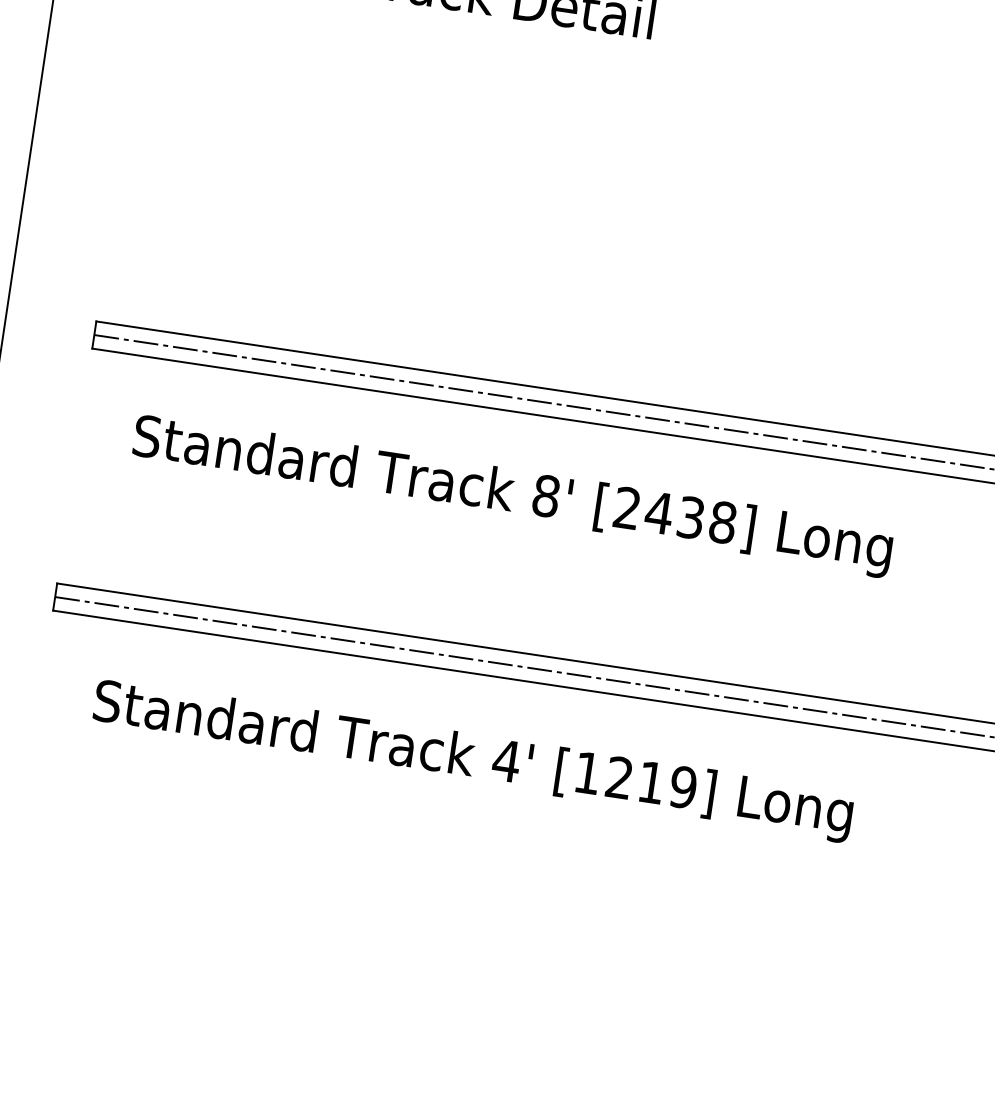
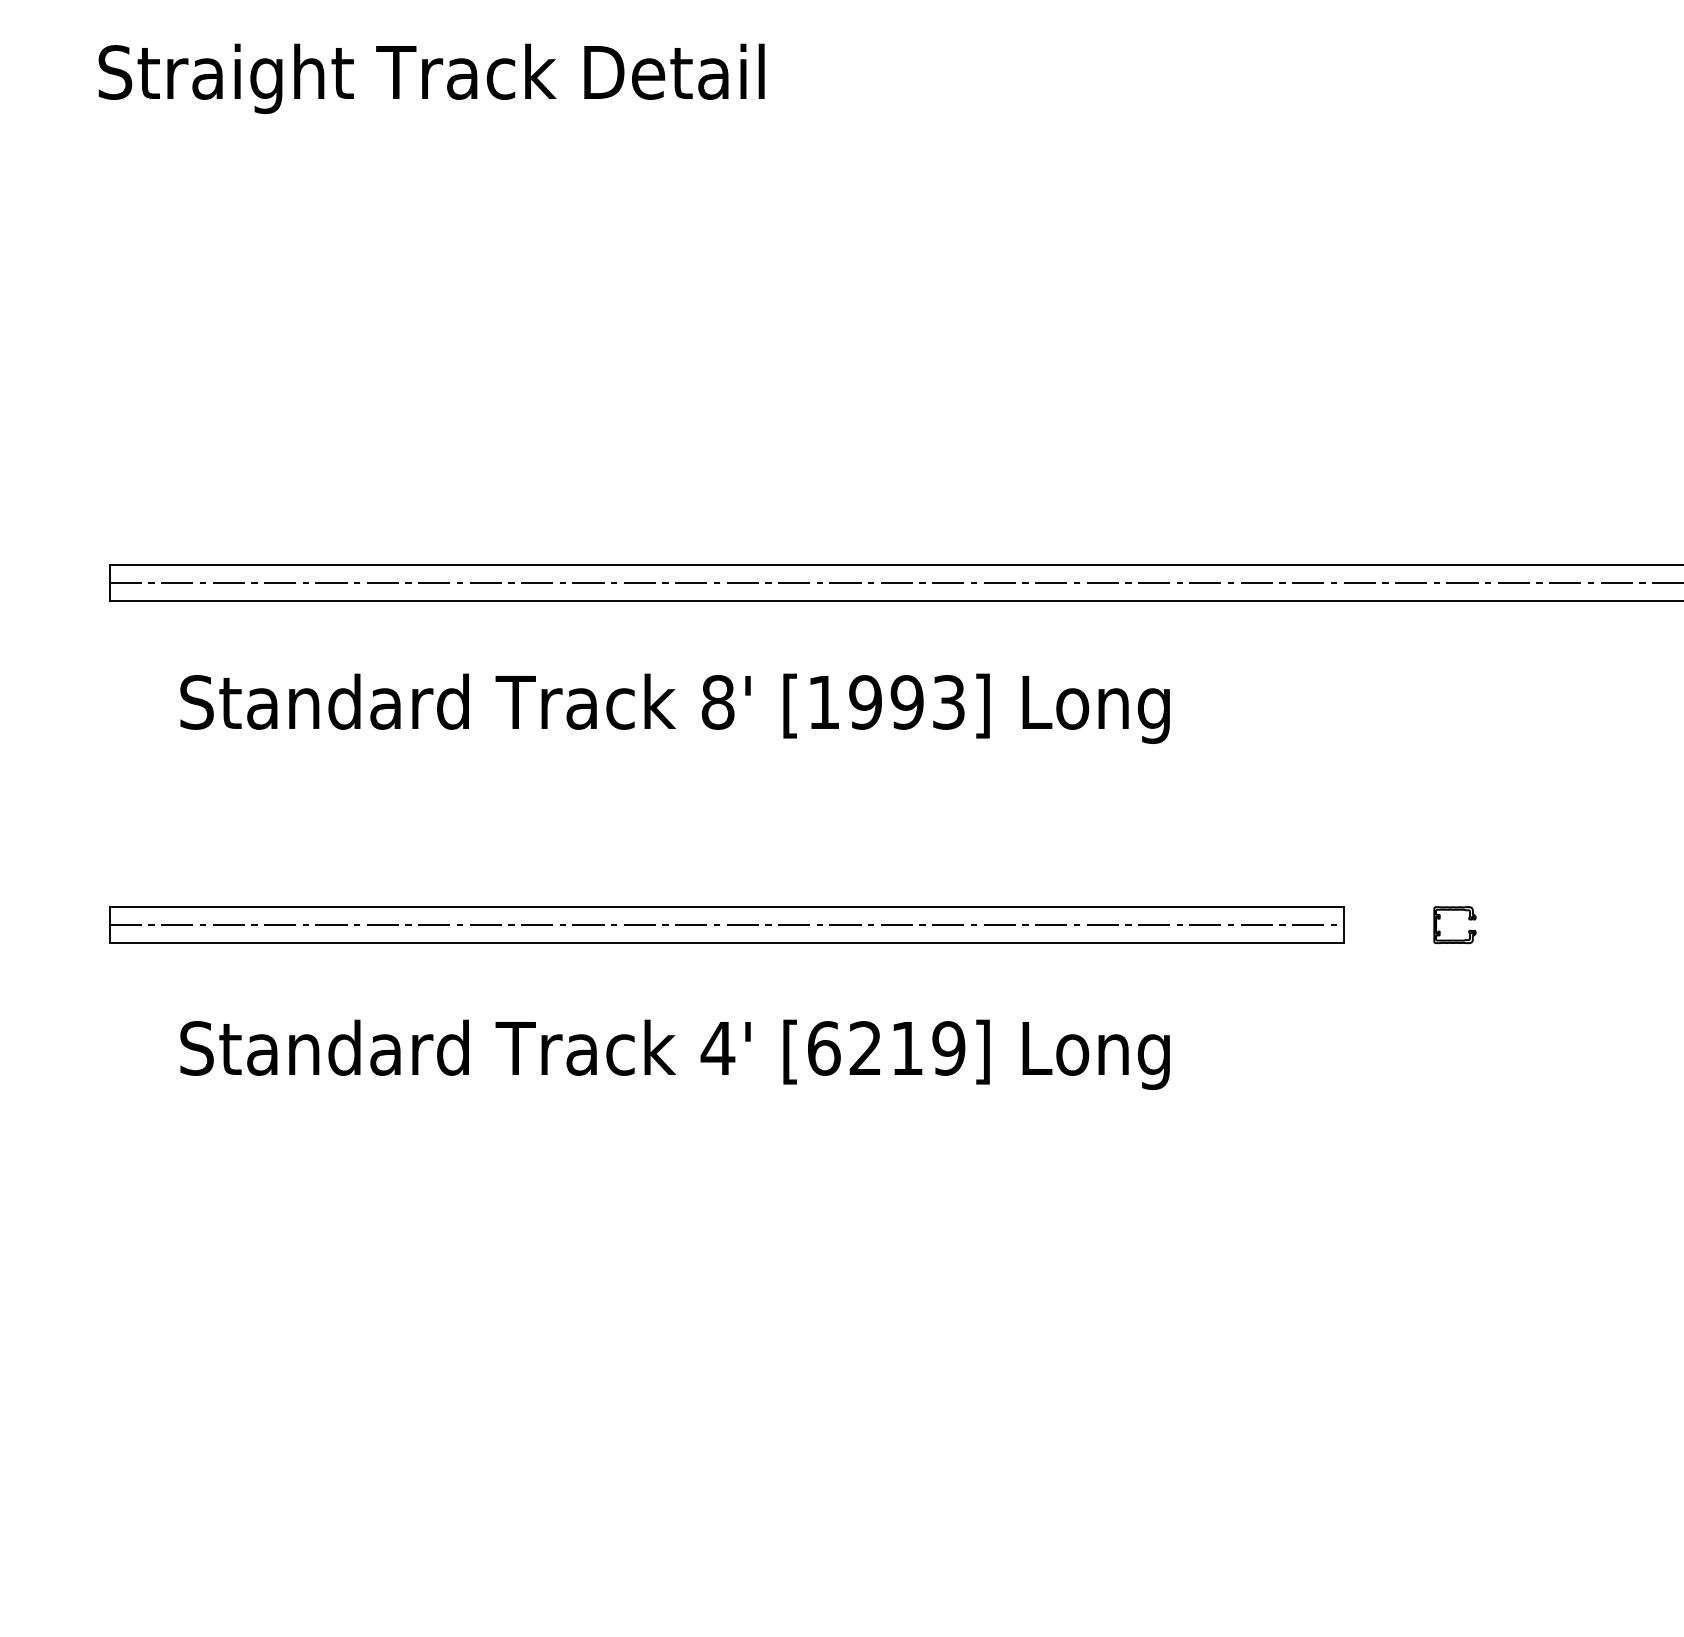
text: (675, 515) -> (886, 702), [2438] -> [1993]
text: (588, 773) -> (824, 1048), [1219] -> [6219]

